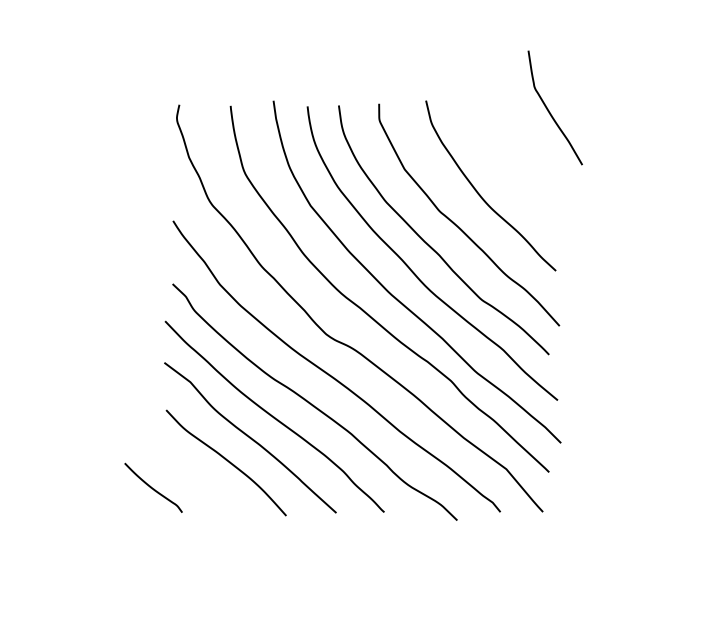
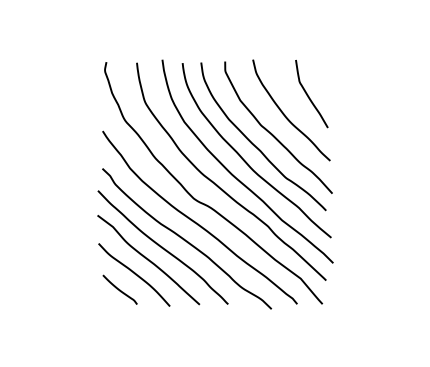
curve: (551, 112) -> (309, 96), moved
curve: (152, 487) -> (119, 289), moved

